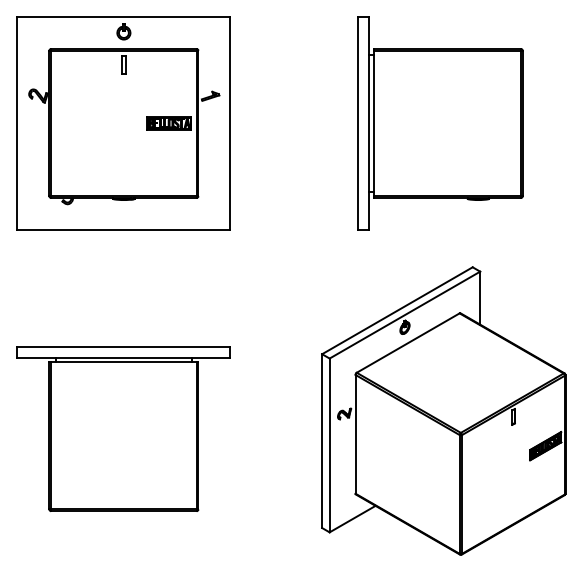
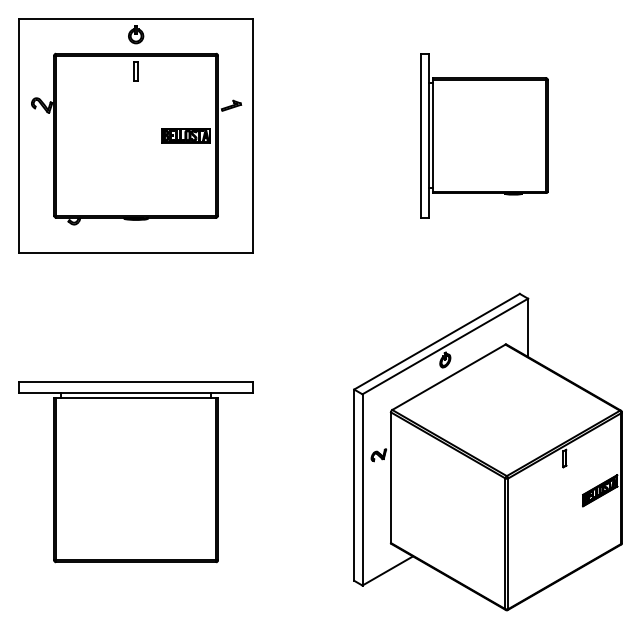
part: (440, 123) -> (484, 135), size x0.7

